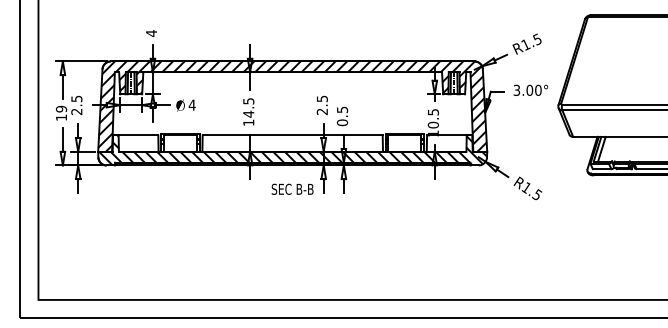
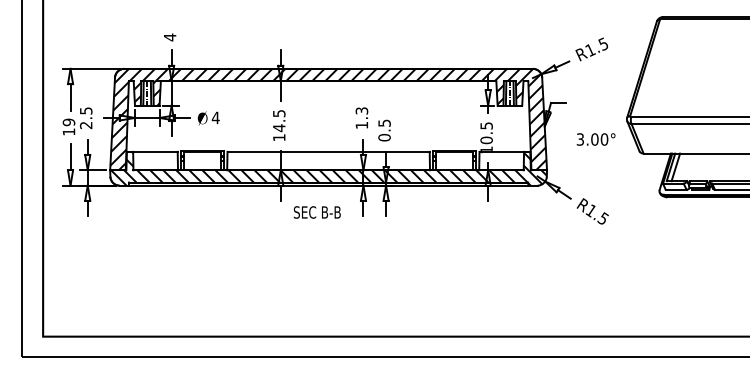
text: (530, 89) -> (595, 138), moved
text: (321, 105) -> (360, 118), 2.5 -> 1.3
text: (292, 188) -> (317, 211), moved

